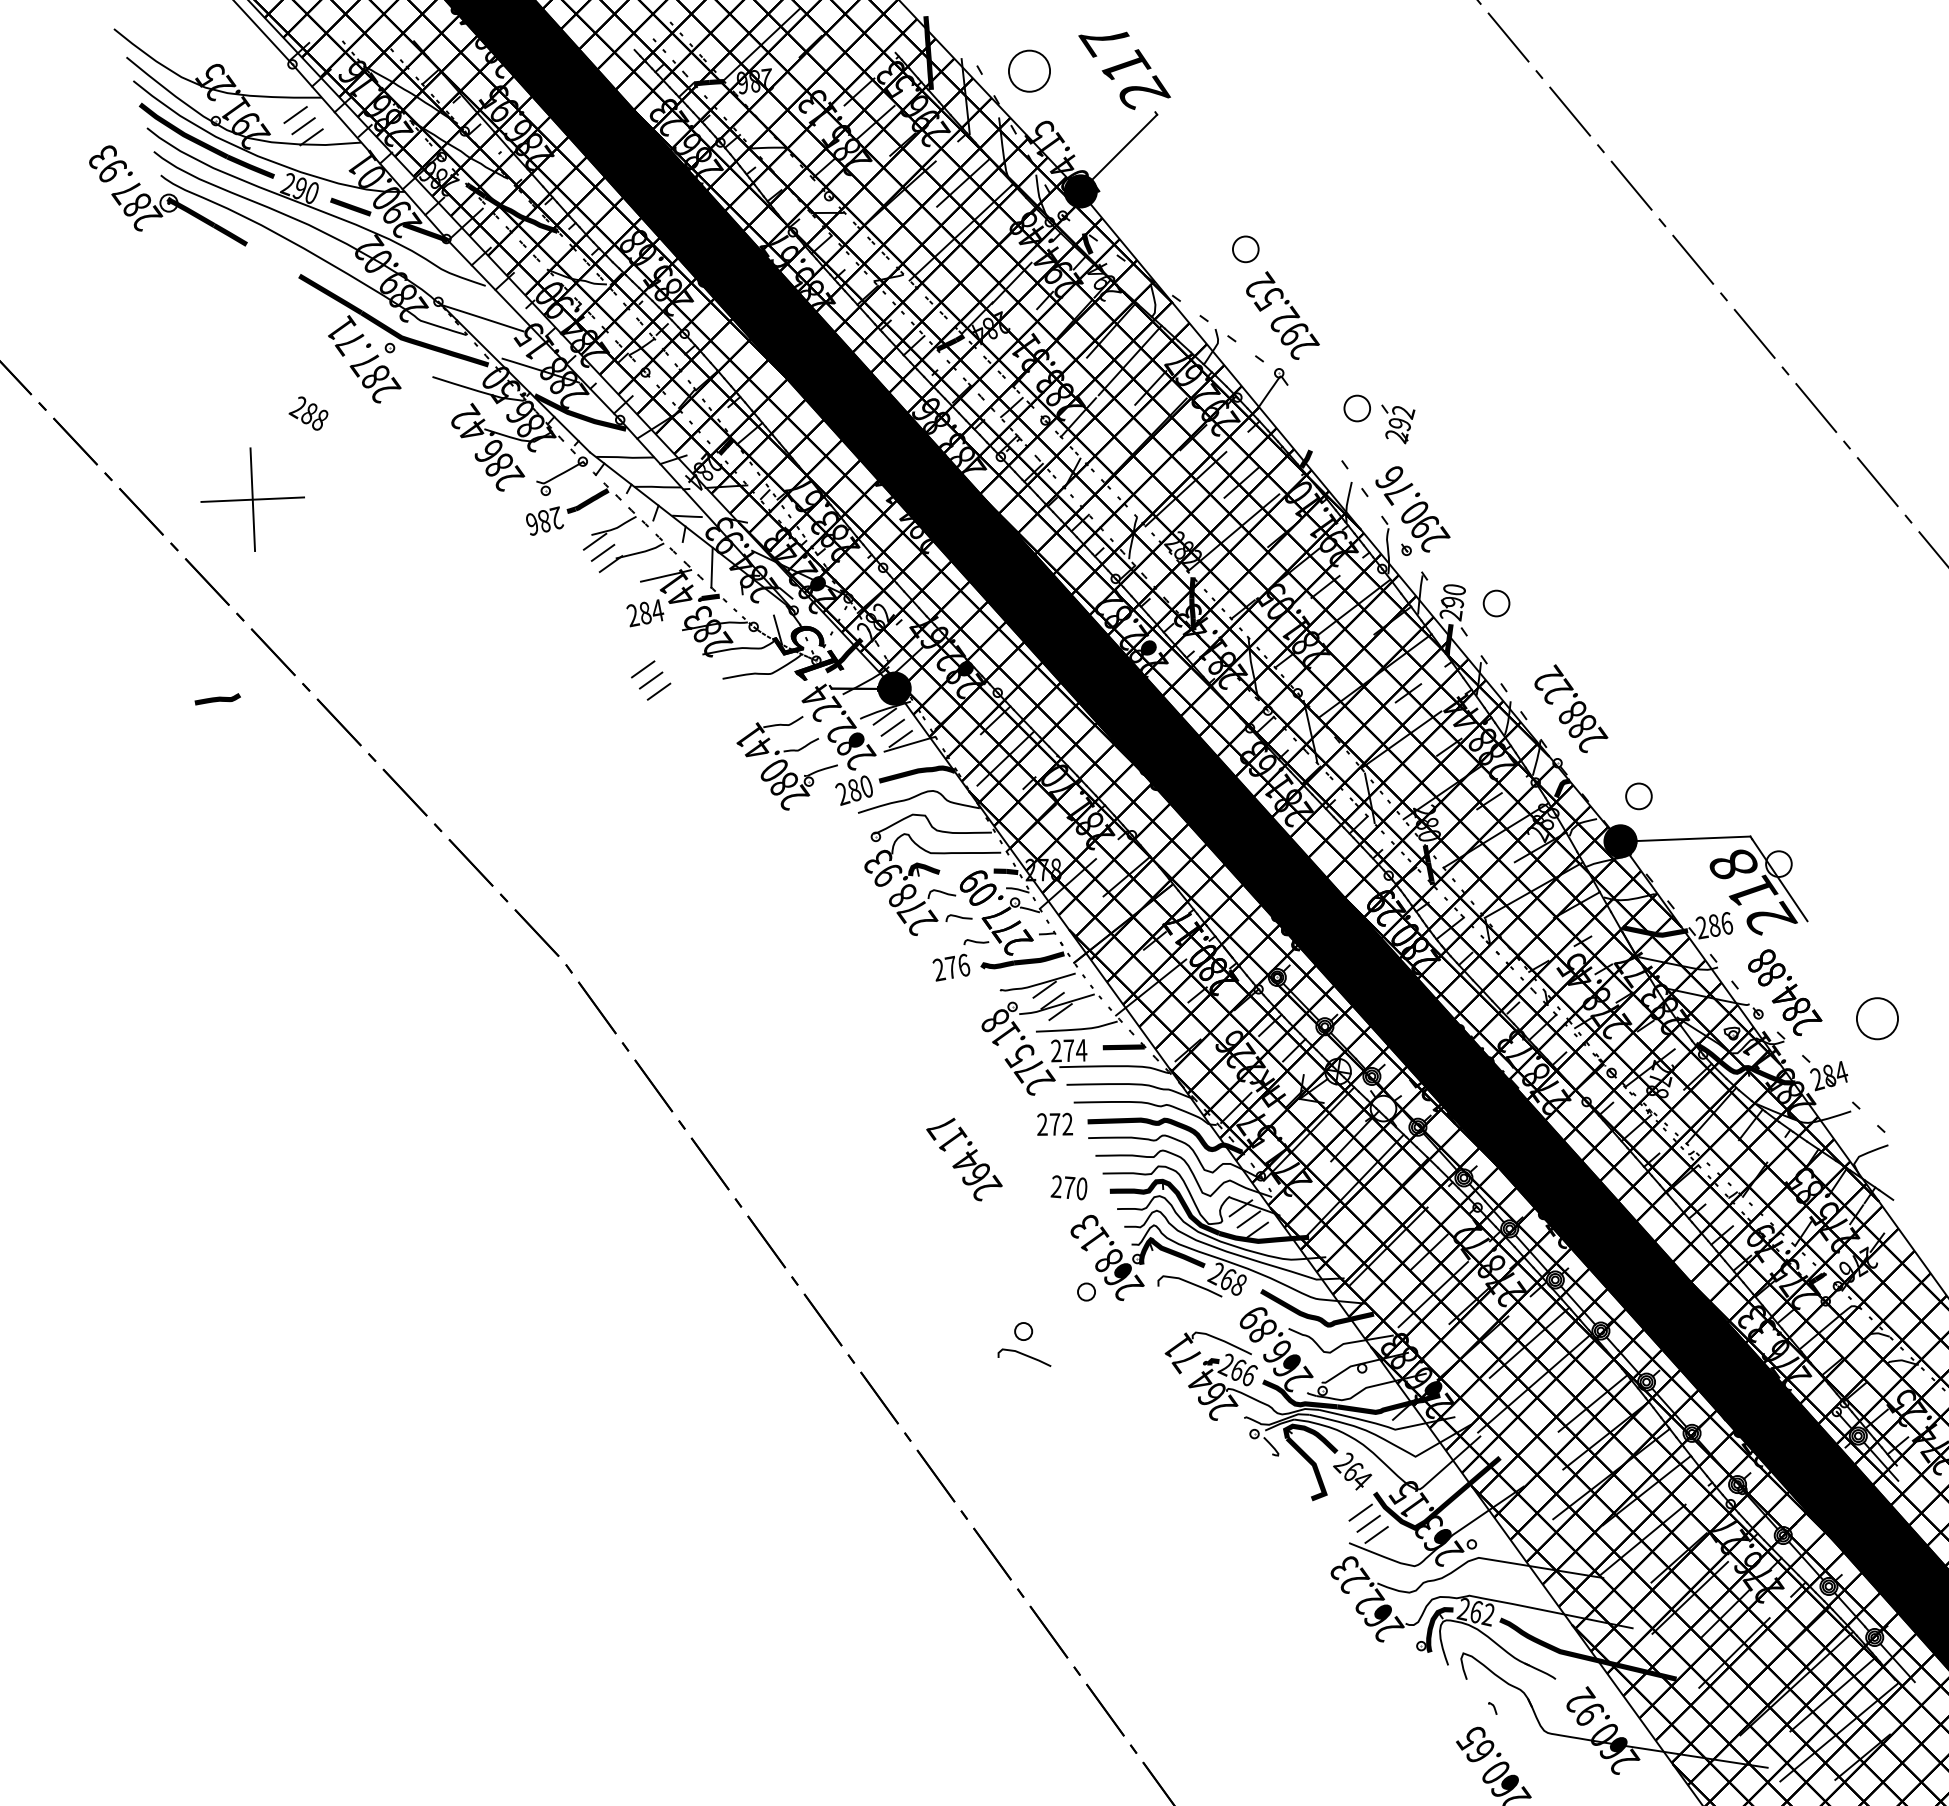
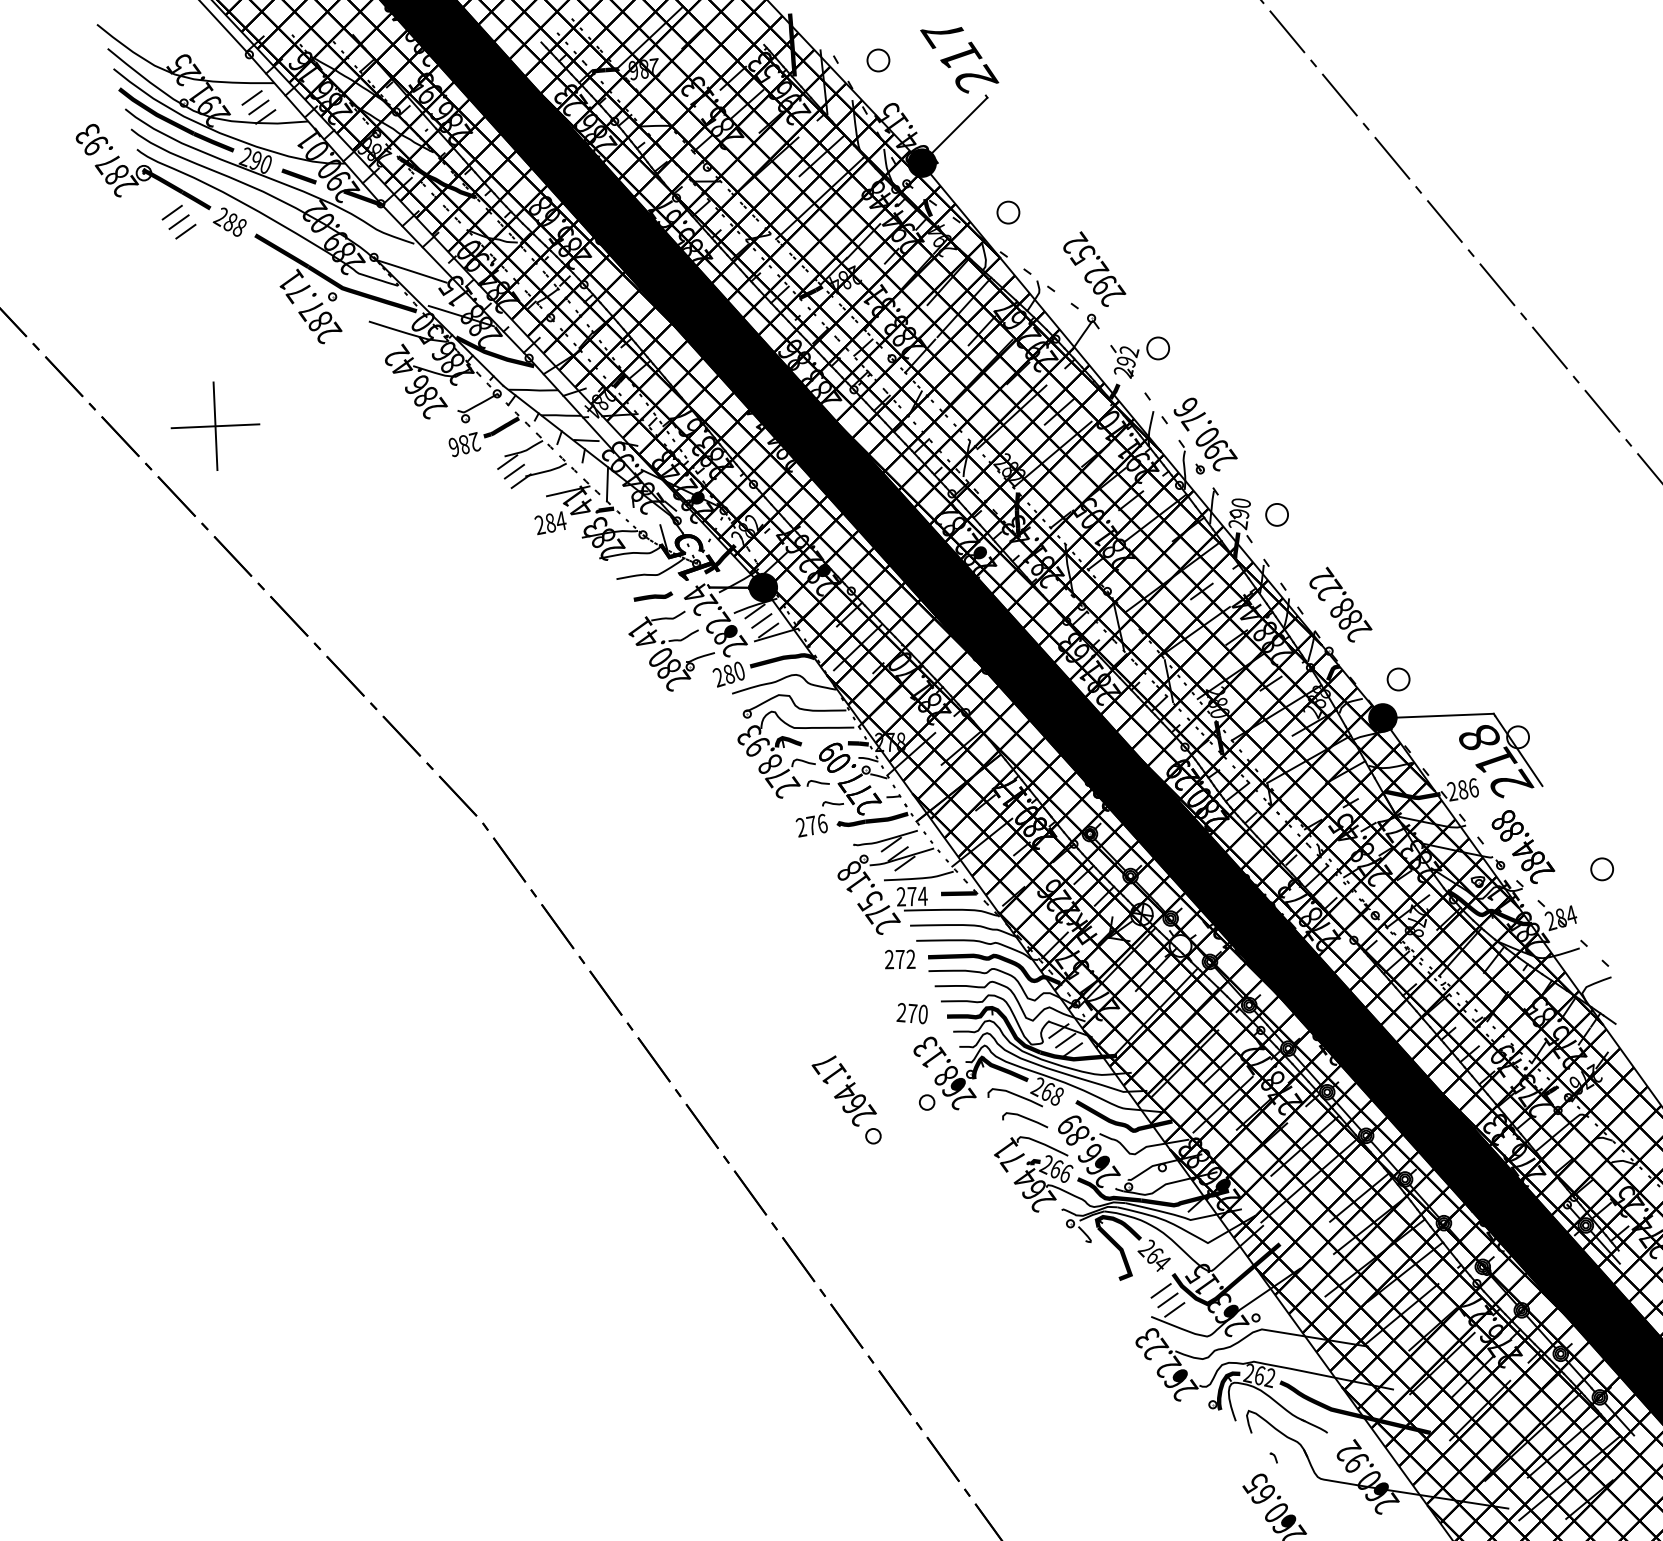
circle: (1029, 70) -> (878, 59), size x0.62
circle: (1245, 249) -> (1008, 212), moved
text: (308, 413) -> (229, 222), moved
part: (1398, 424) -> (1125, 362), moved
part: (651, 680) -> (179, 222), moved
curve: (217, 699) -> (653, 596), moved
circle: (1877, 1018) -> (1602, 869), size x0.62
text: (964, 1159) -> (844, 1090), moved
curve: (1025, 1356) -> (1026, 1119), moved

